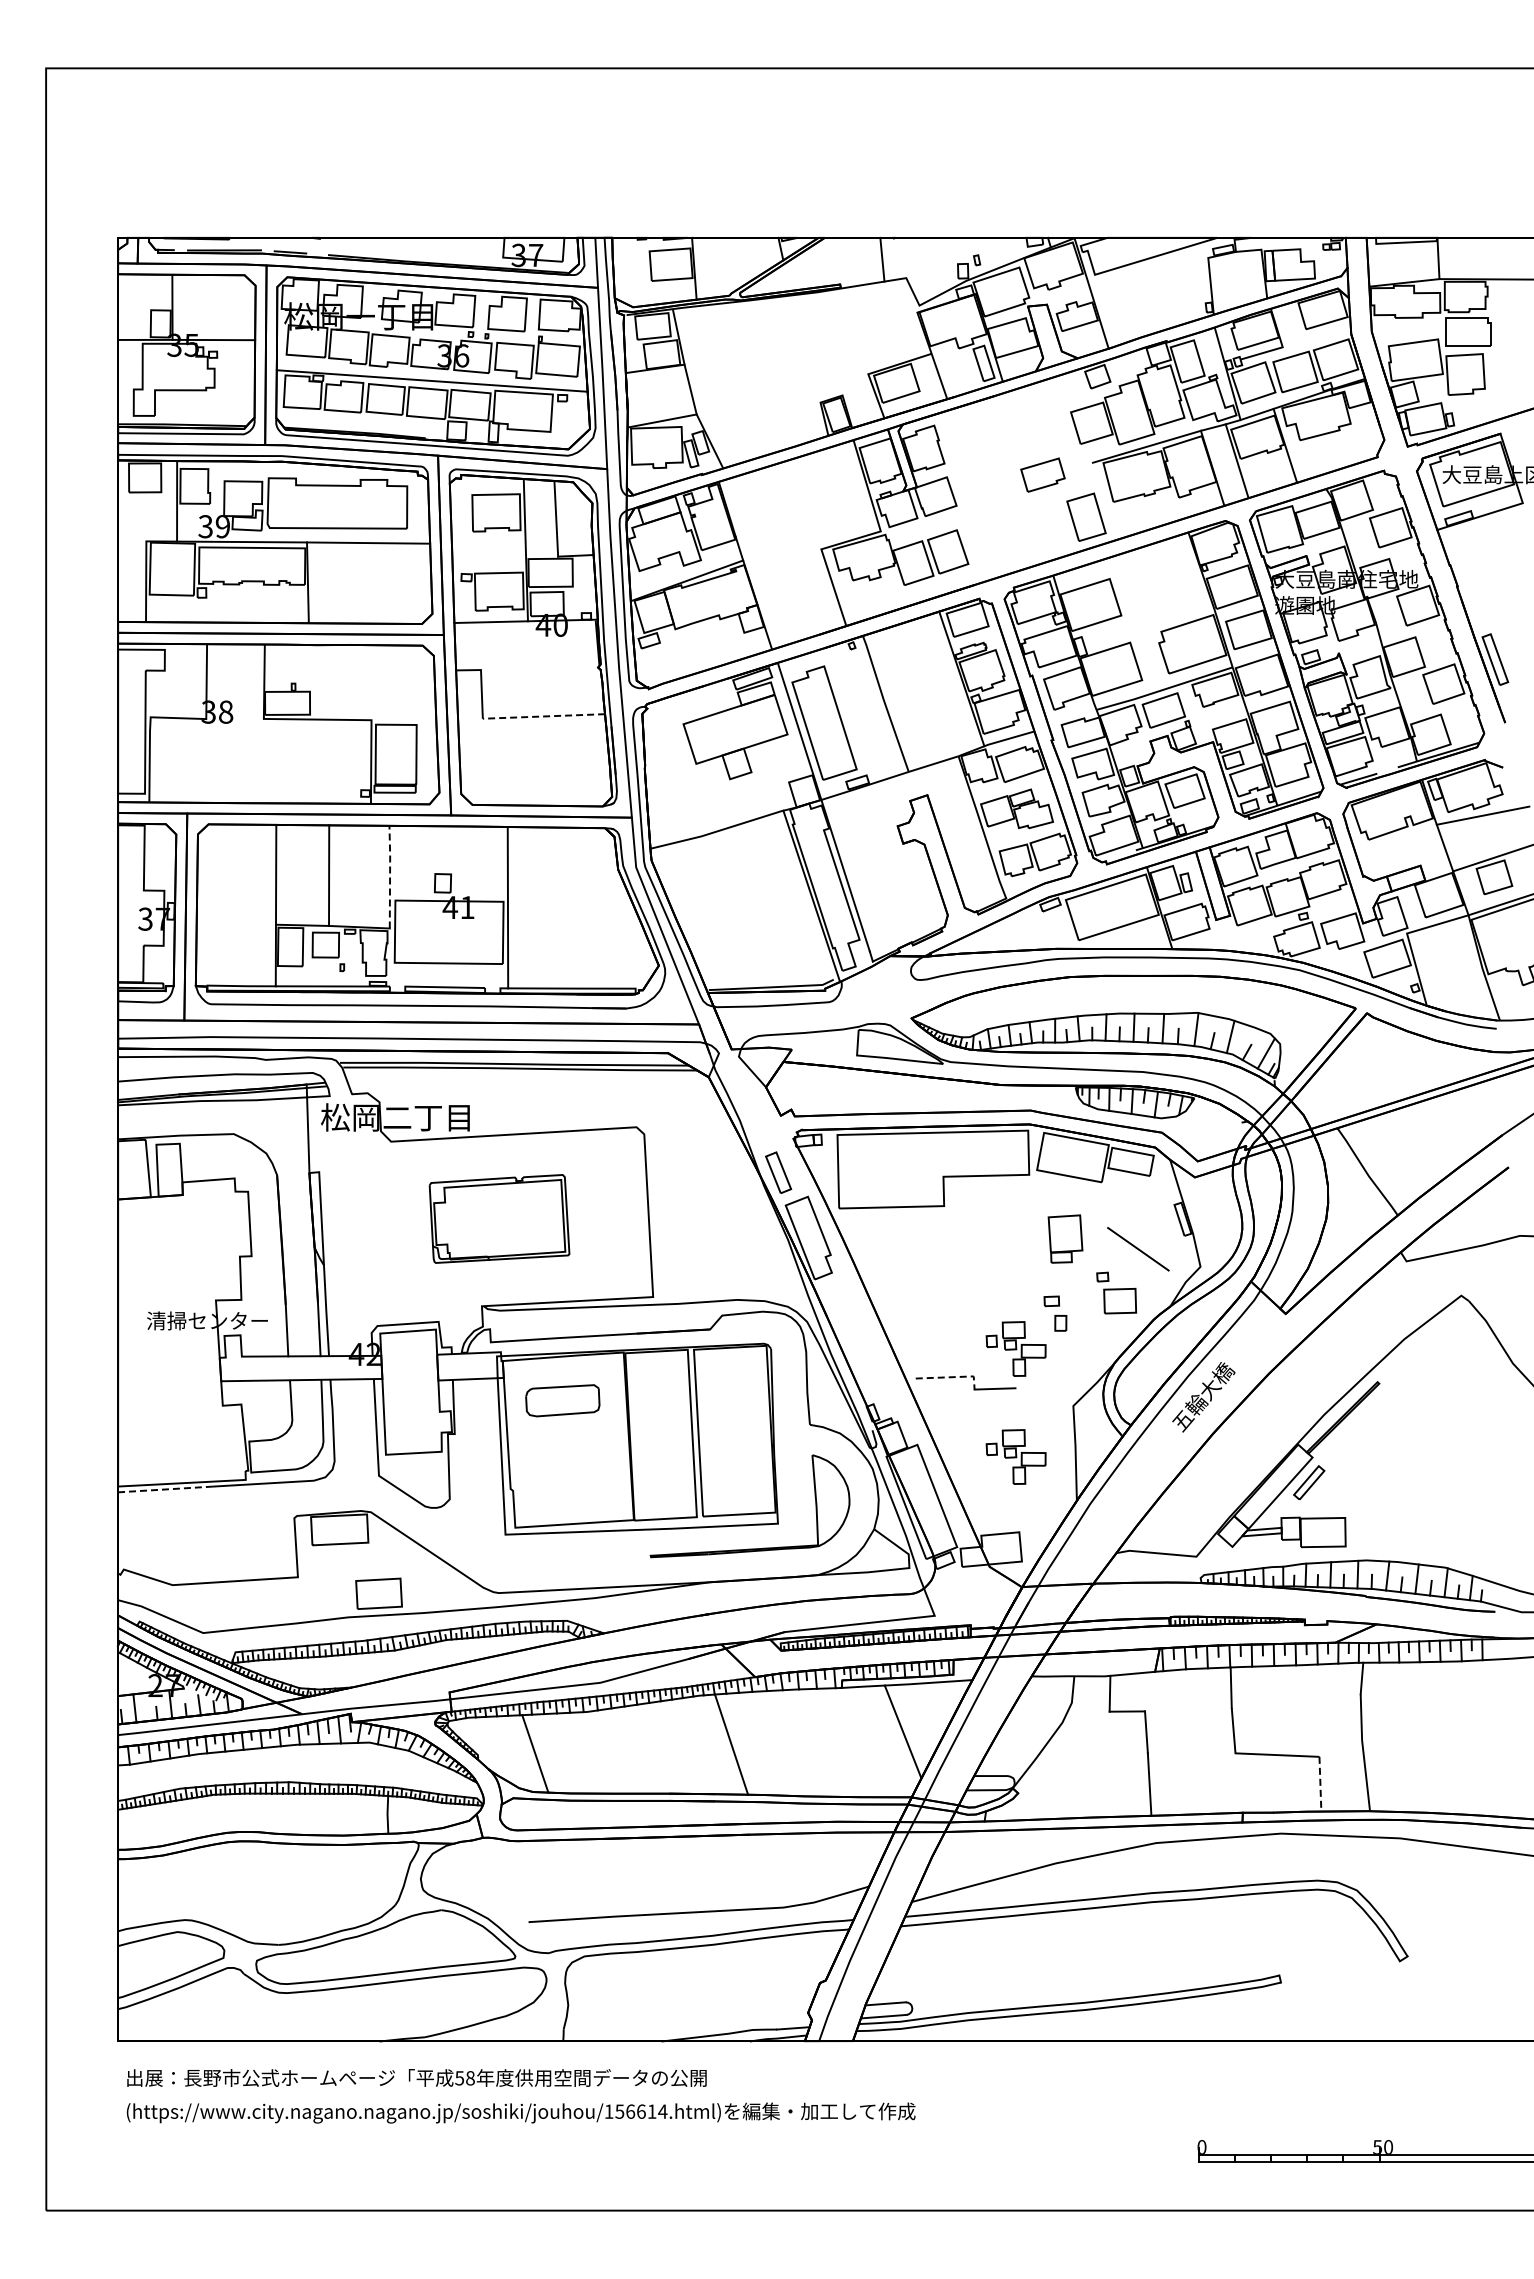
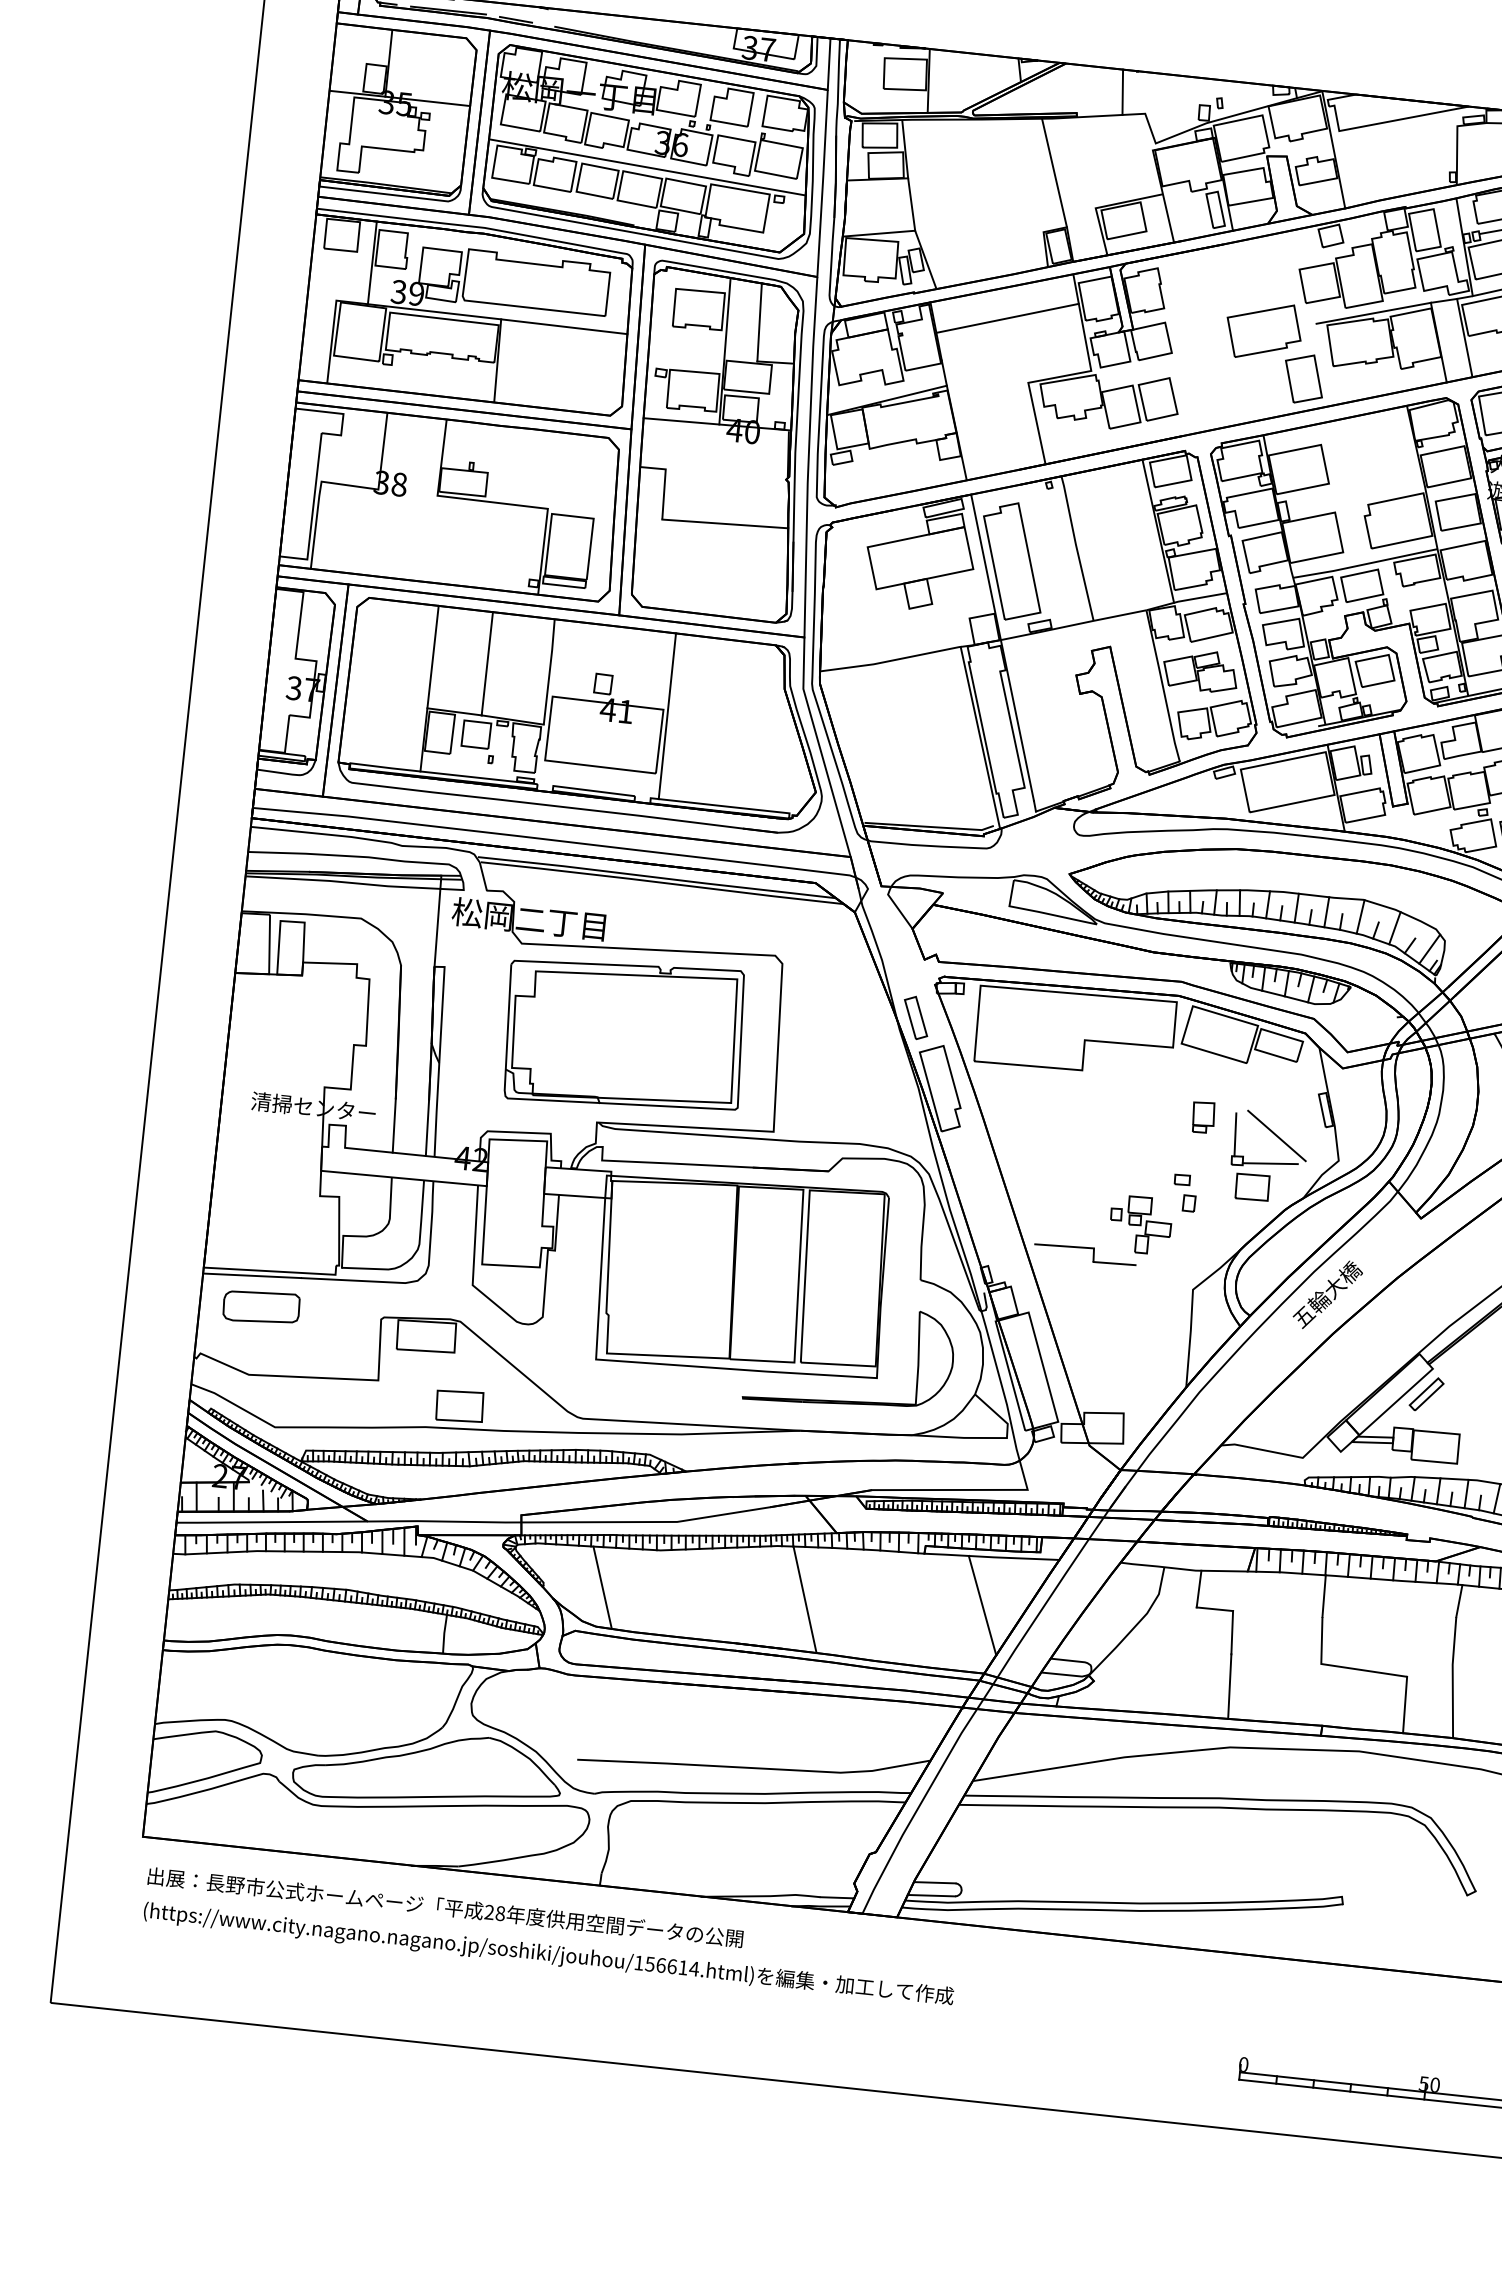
line: (824, 344) -> (1054, 172), added
part: (1042, 474) -> (1263, 330), size x1.67
line: (794, 489) -> (1007, 318), added
line: (543, 716) -> (724, 523), dashed -> solid
line: (390, 876) -> (550, 671), dashed -> solid
part: (499, 1218) -> (624, 1034), size x1.67
part: (1065, 1238) -> (1203, 1116), size x0.62
line: (1097, 1252) -> (1234, 1134), added
line: (1134, 1276) -> (1269, 1163), added
line: (952, 1377) -> (1072, 1247), dashed -> solid
part: (562, 1400) -> (261, 1306), moved
part: (1015, 1456) -> (1128, 1335), removed
line: (165, 1489) -> (252, 1275), dashed -> solid
line: (1320, 1784) -> (1405, 1705), dashed -> solid
text: (459, 2078) -> (489, 1912), 58 -> 28

